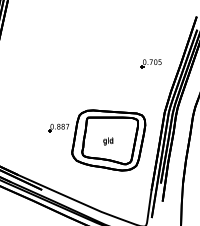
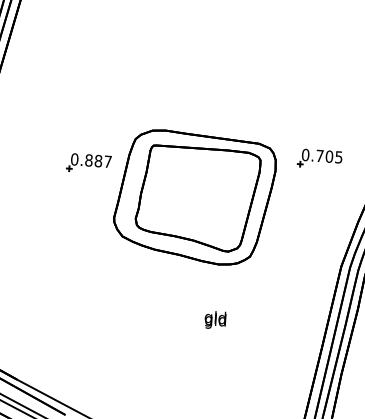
part: (97, 140) -> (170, 196), moved

